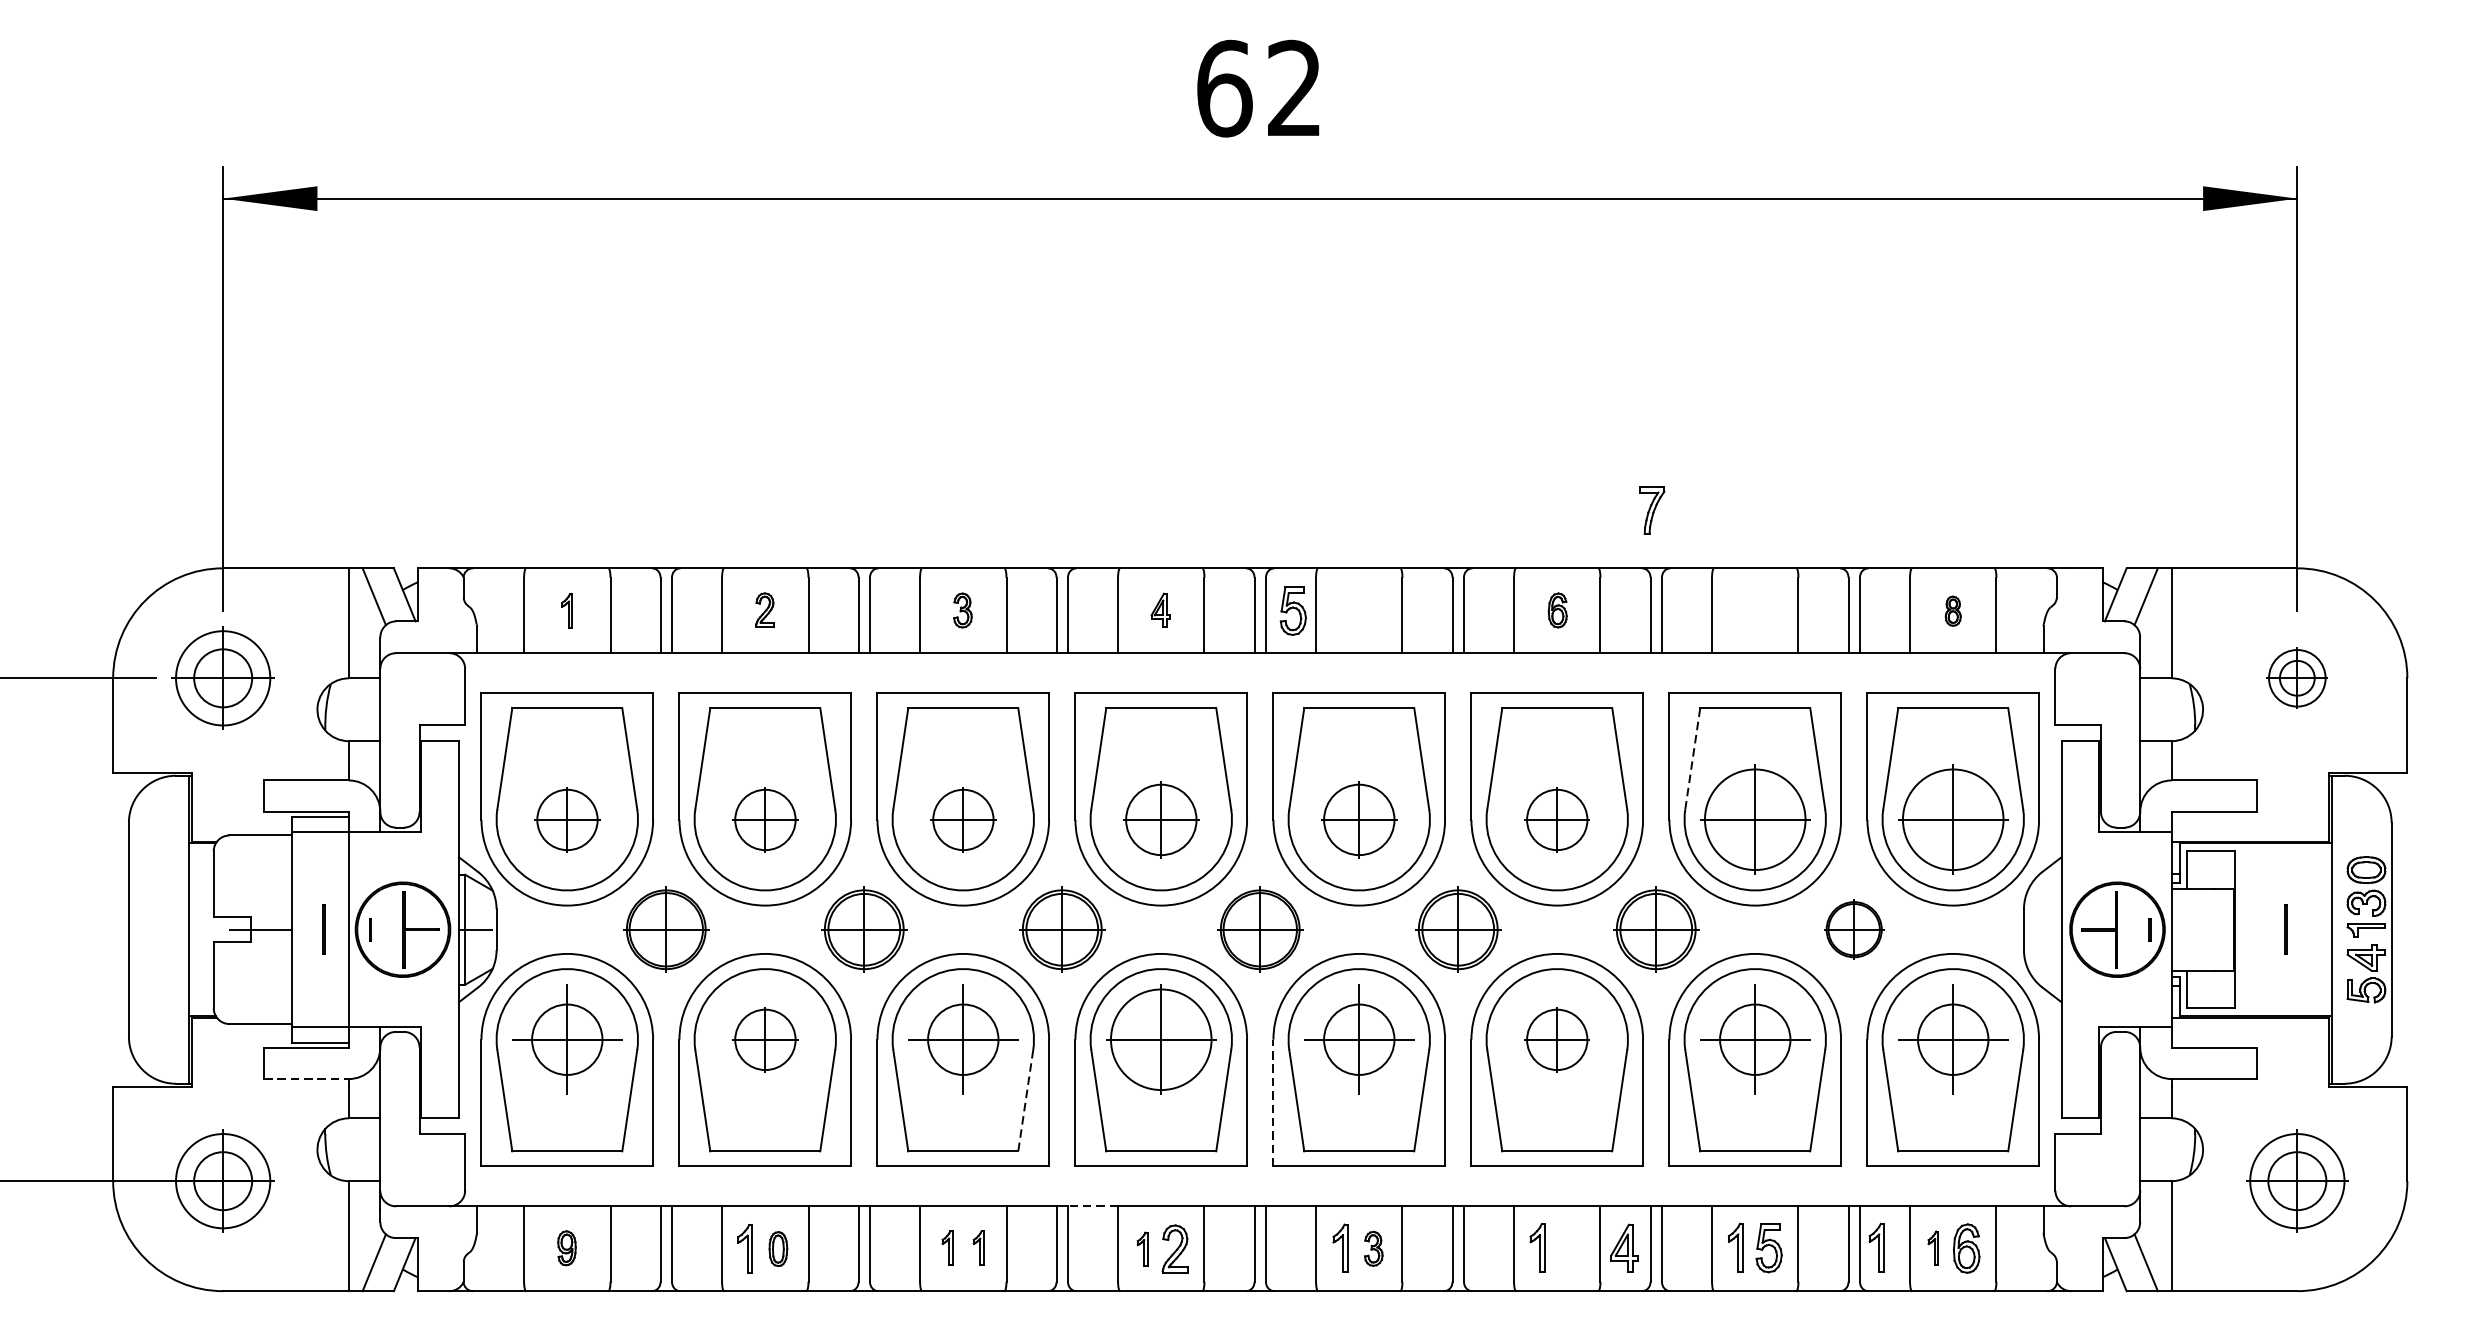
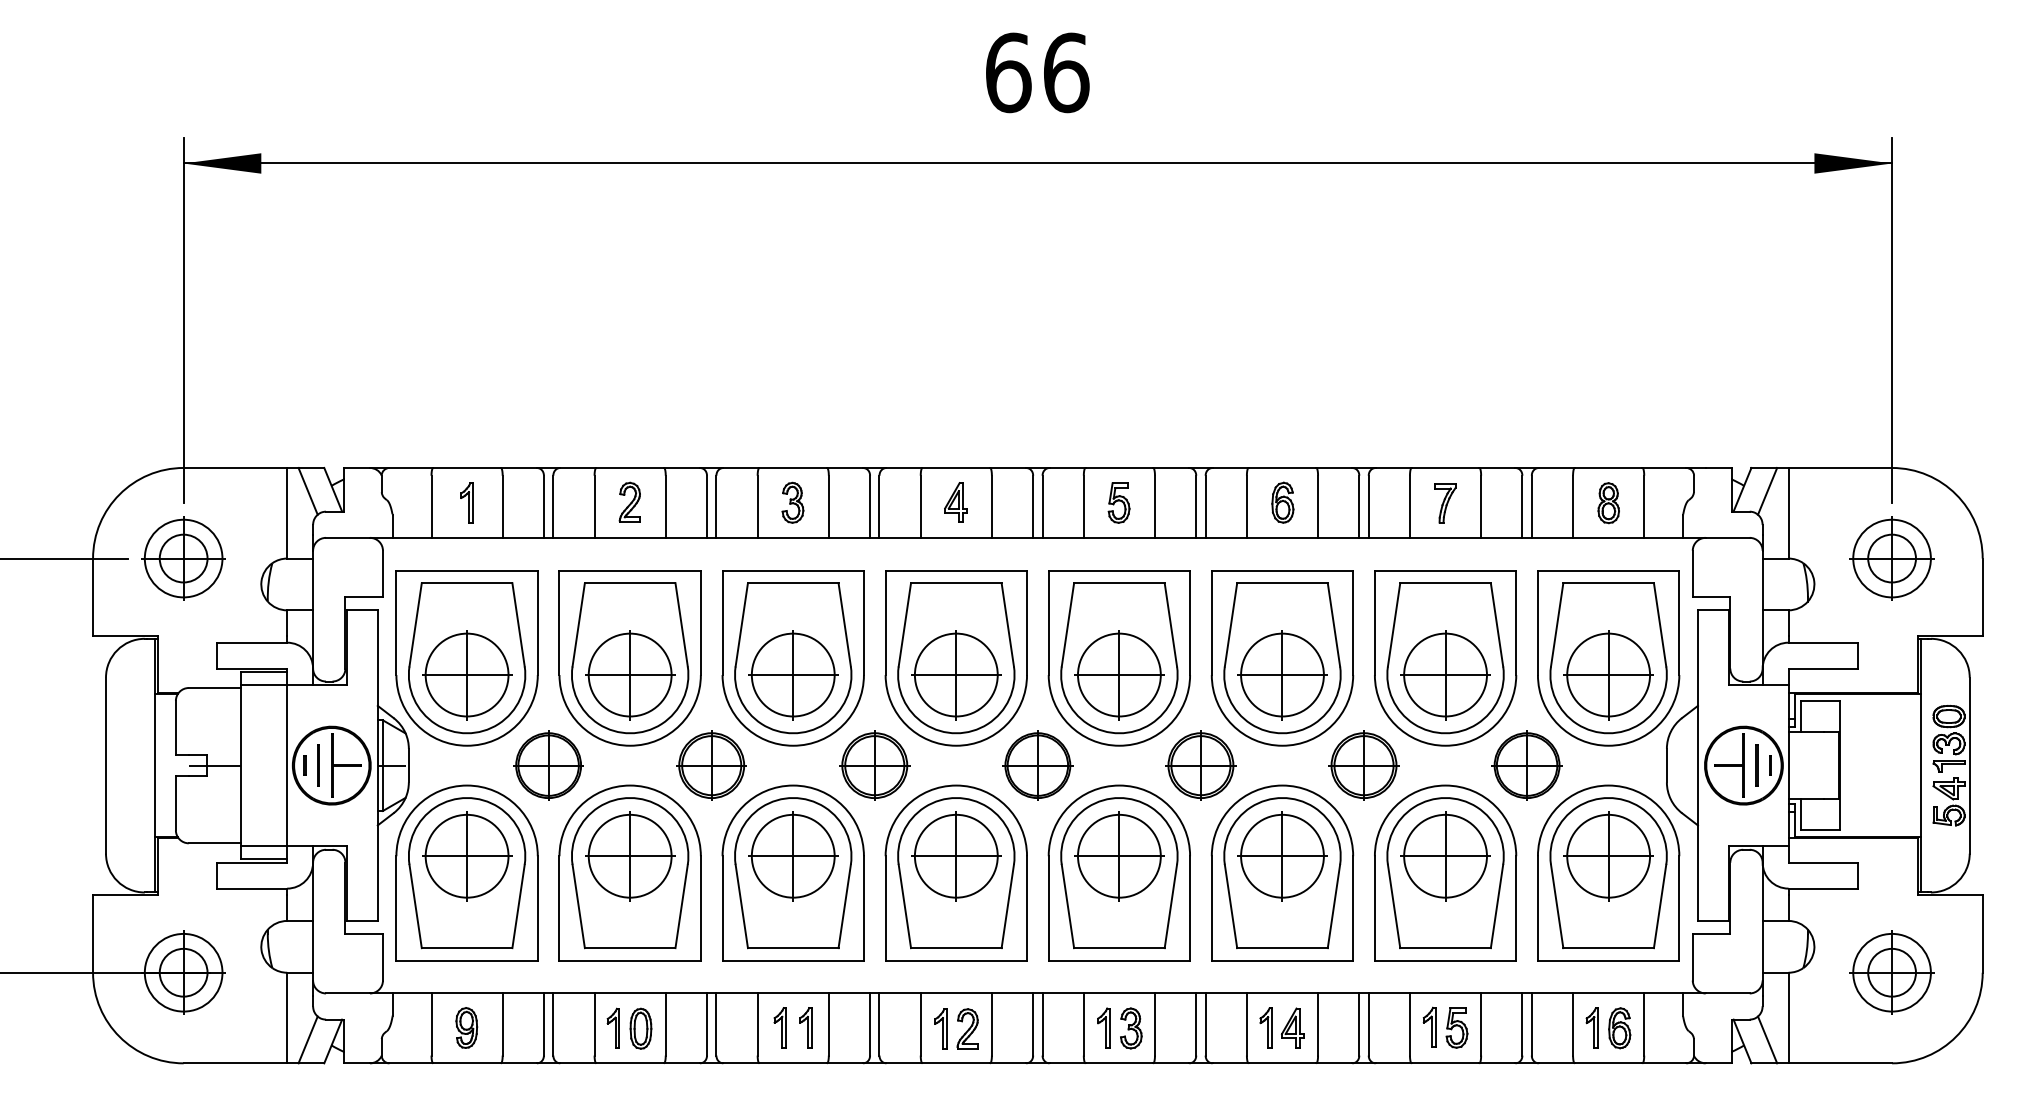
text: (1295, 88) -> (1066, 72), 62 -> 66
part: (1651, 510) -> (1445, 503), moved
part: (764, 609) -> (629, 501), size x1.43
part: (566, 610) -> (466, 502), size x1.43
part: (962, 610) -> (792, 502), size x1.43
part: (1160, 610) -> (955, 502), size x1.43
part: (1292, 610) -> (1118, 502), moved
part: (1557, 610) -> (1282, 502), size x1.43
part: (1953, 611) -> (1608, 503), size x1.67
part: (2296, 678) -> (1891, 558), size x1.67
line: (1693, 758) -> (1394, 624), dashed -> solid
part: (567, 820) -> (467, 675), size x1.67
part: (765, 820) -> (630, 675), size x1.67
part: (963, 820) -> (793, 675), size x1.67
part: (1161, 820) -> (956, 675), size x1.43
part: (1359, 820) -> (1119, 675), size x1.43
part: (1557, 820) -> (1282, 675), size x1.67
line: (323, 929) -> (318, 765), moved
part: (1853, 929) -> (1526, 765), size x1.43
line: (2285, 929) -> (1756, 765), moved
circle: (566, 1038) -> (466, 855), size x1.43
circle: (962, 1038) -> (792, 855), size x1.43
circle: (1358, 1038) -> (1118, 855), size x1.43
circle: (1755, 1038) -> (1445, 855), size x1.43
circle: (1953, 1038) -> (1608, 855), size x1.43
part: (765, 1040) -> (630, 856), size x1.67
part: (1557, 1040) -> (1282, 856), size x1.67
line: (306, 1078) -> (252, 888), dashed -> solid
line: (1025, 1100) -> (844, 906), dashed -> solid
line: (1273, 1101) -> (1048, 907), dashed -> solid
line: (1093, 1206) -> (900, 993), dashed -> solid
part: (1876, 1246) -> (1545, 1026), removed
part: (566, 1247) -> (466, 1027), size x1.43
part: (946, 1247) -> (779, 1027), size x1.43
part: (978, 1247) -> (805, 1027), size x1.43
part: (1624, 1247) -> (1292, 1027), moved
part: (1932, 1247) -> (1591, 1027), size x1.43
part: (777, 1248) -> (640, 1028), size x1.43
part: (1142, 1248) -> (940, 1028), size x1.43
part: (1373, 1248) -> (1131, 1028), size x1.43

